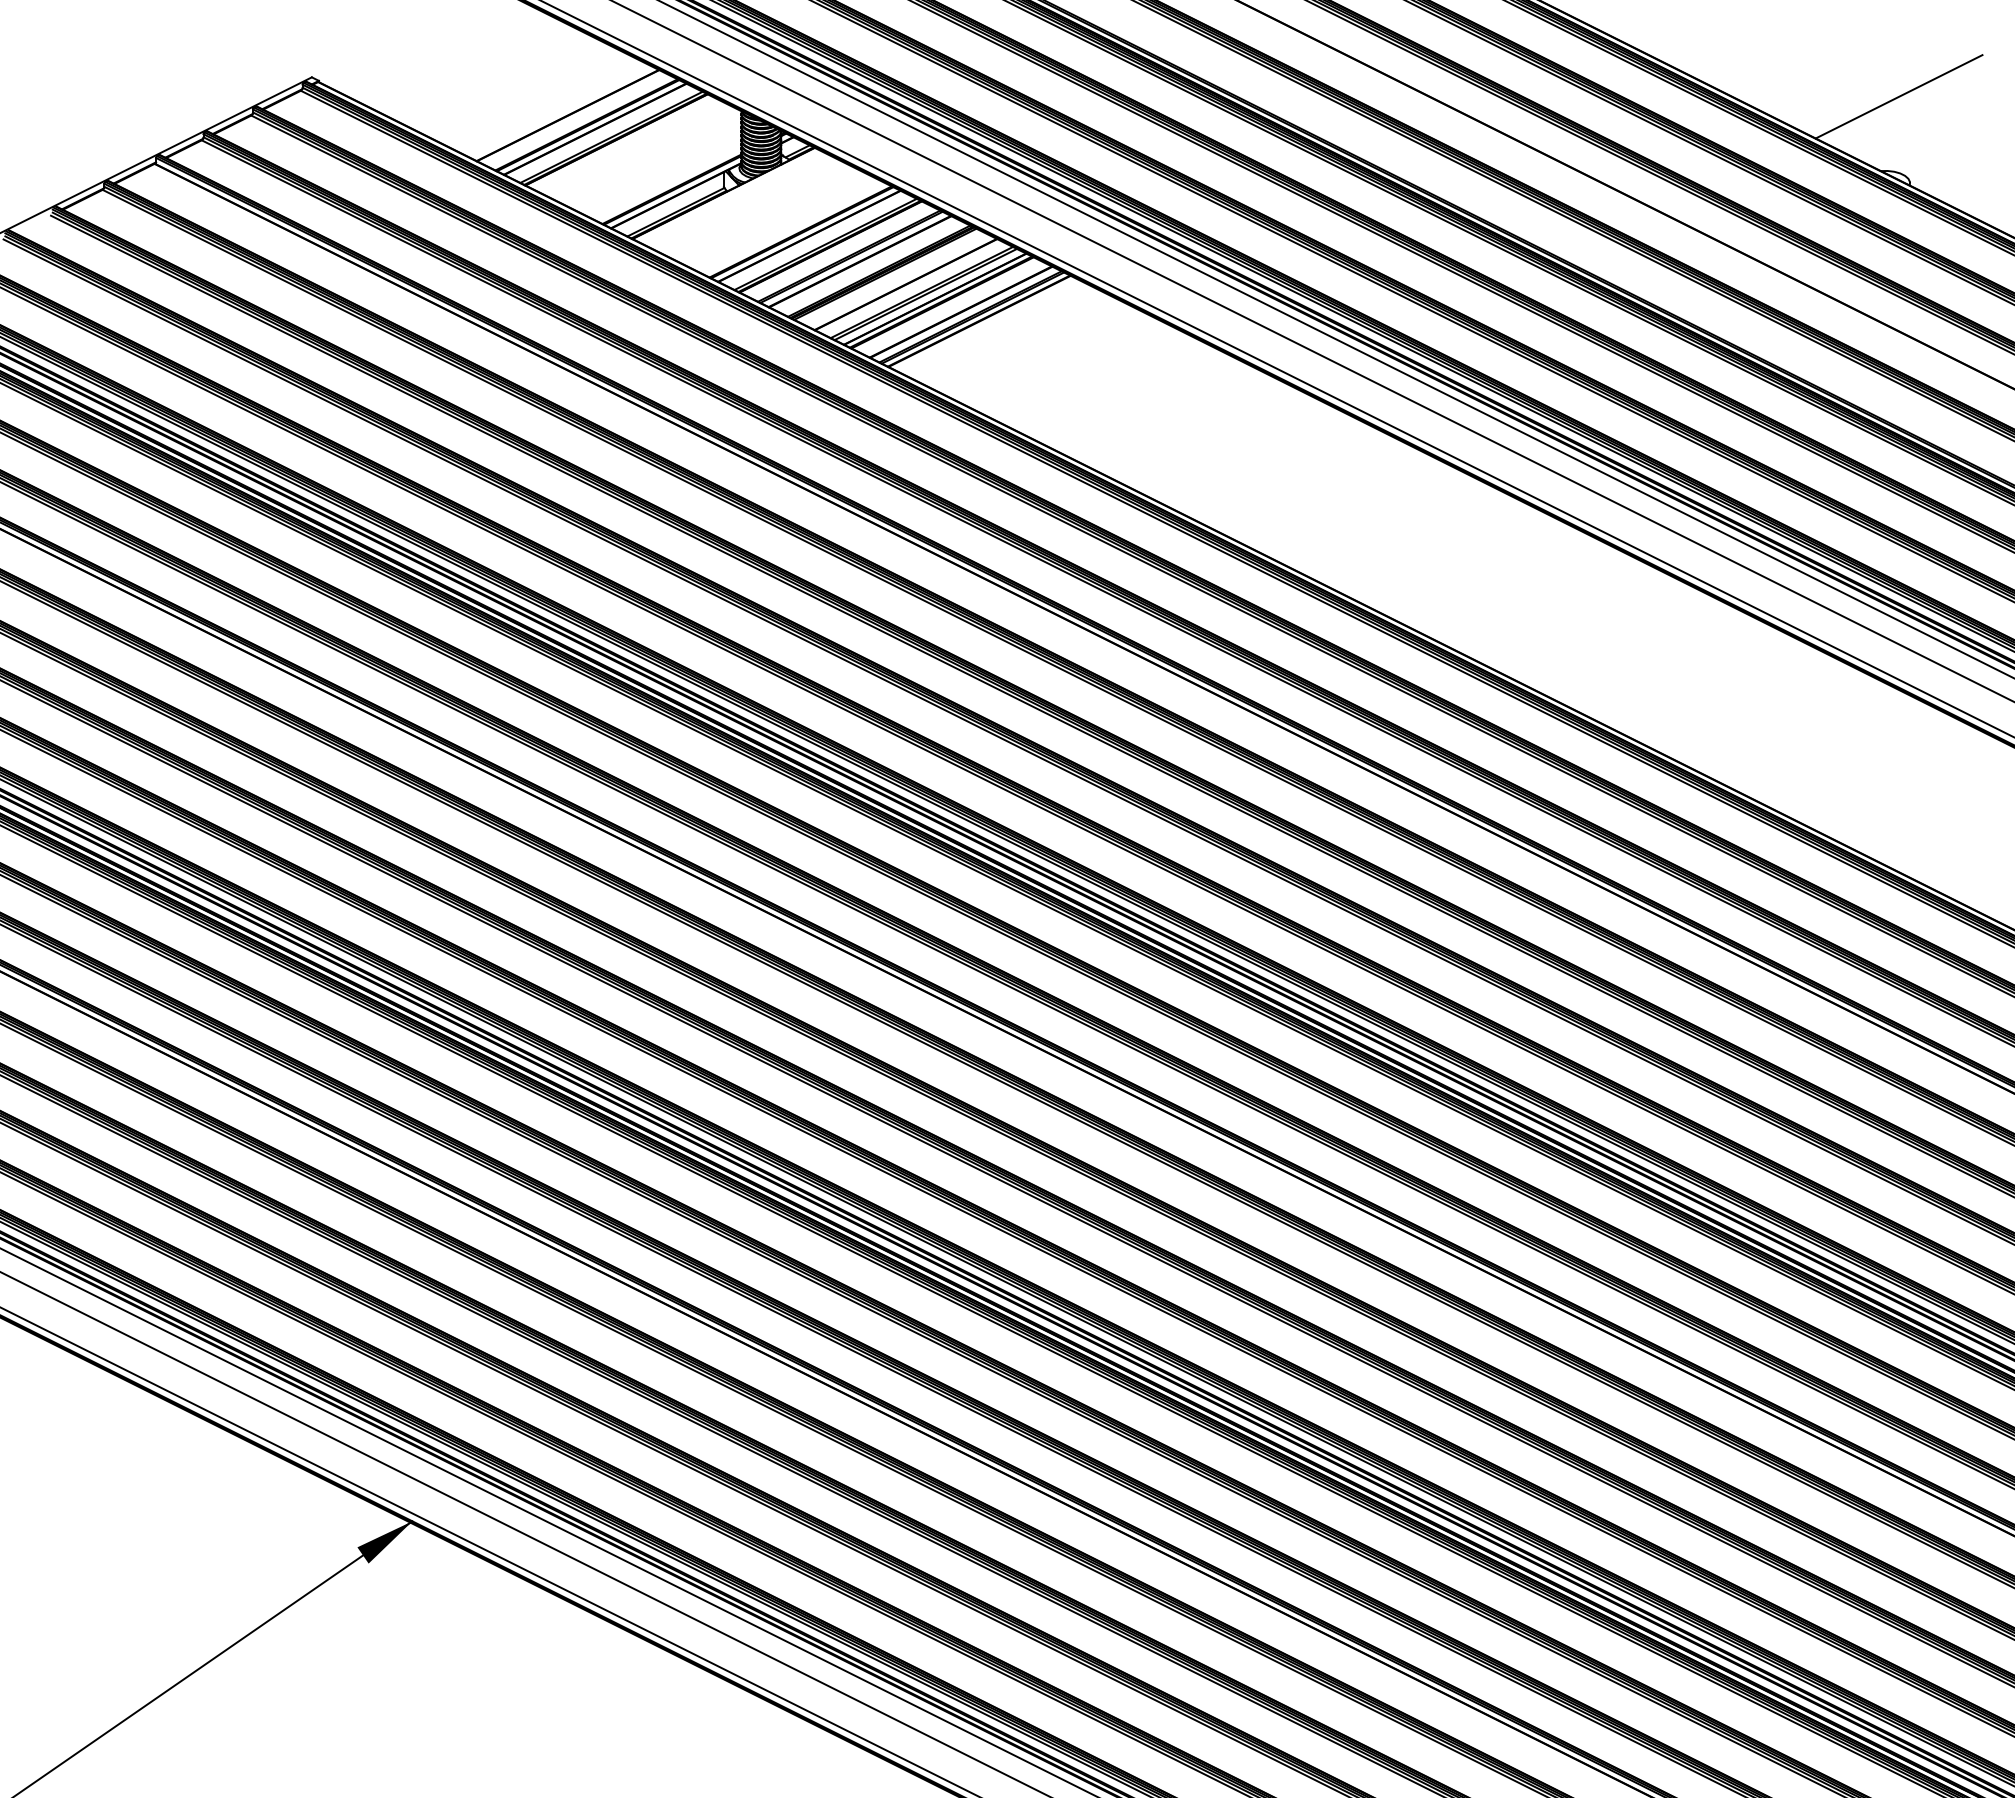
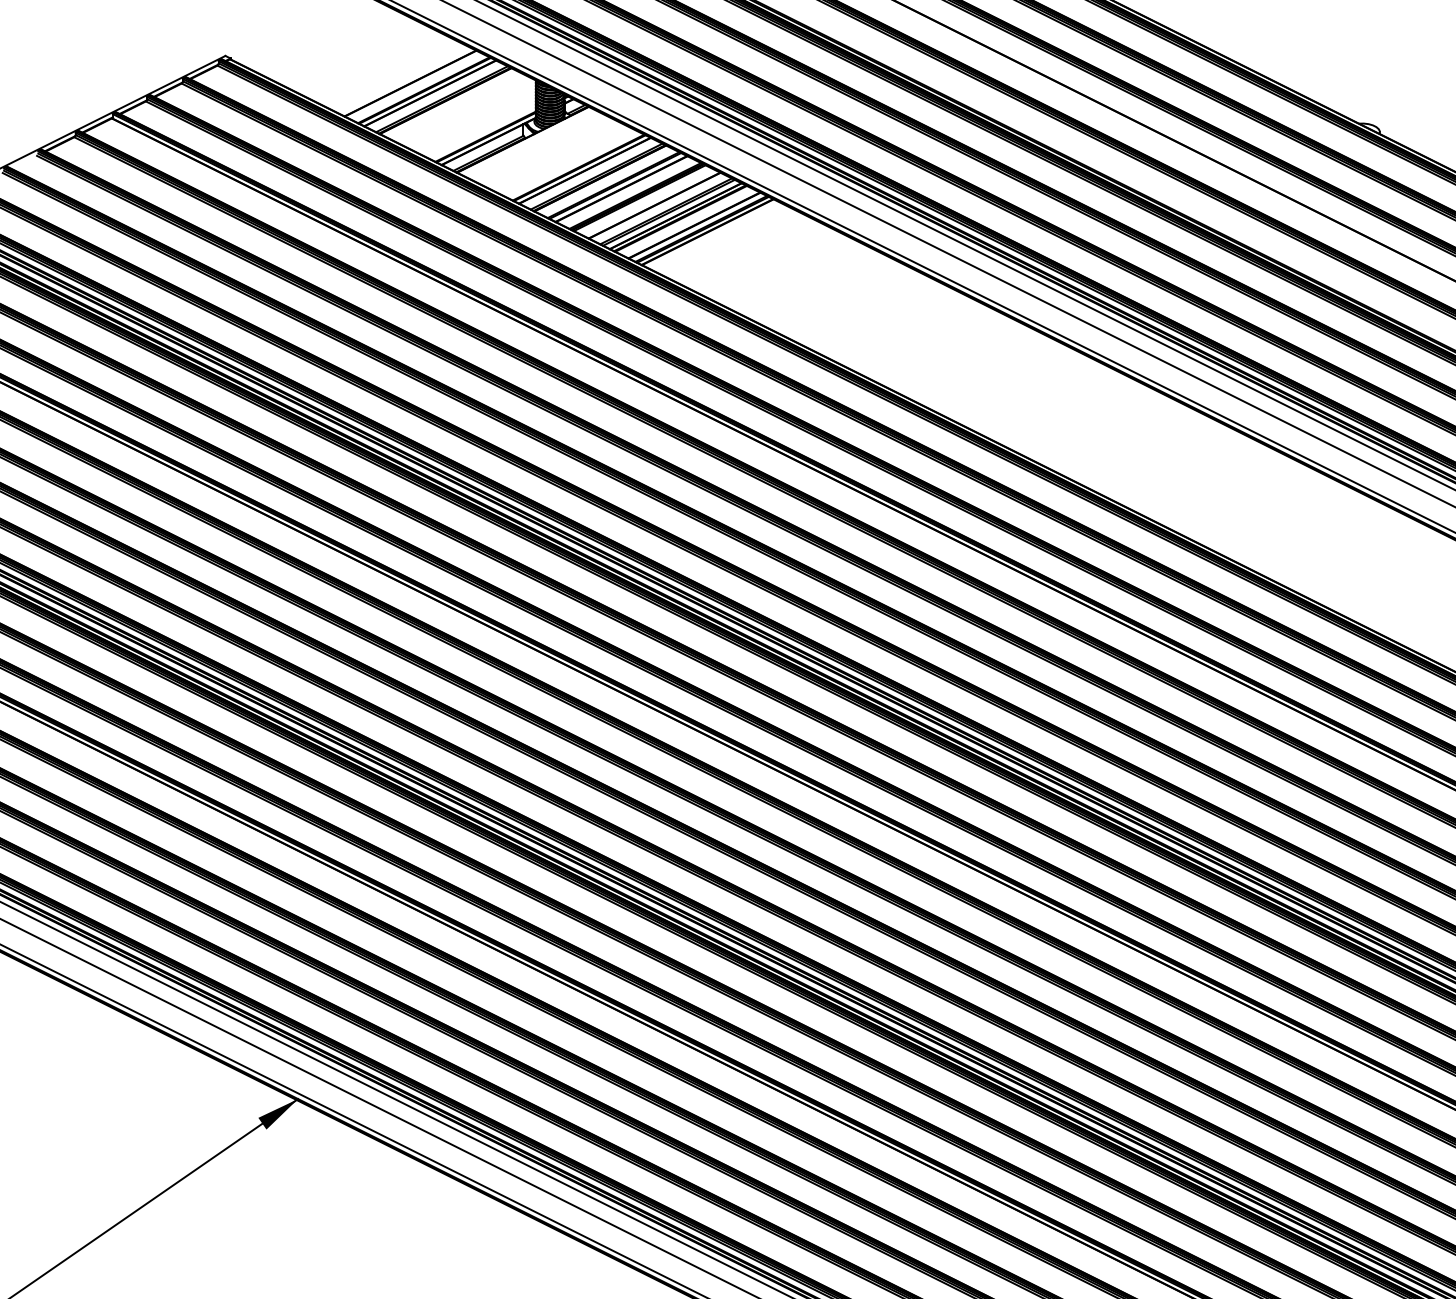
line: (1898, 96) -> (1371, 69), removed

